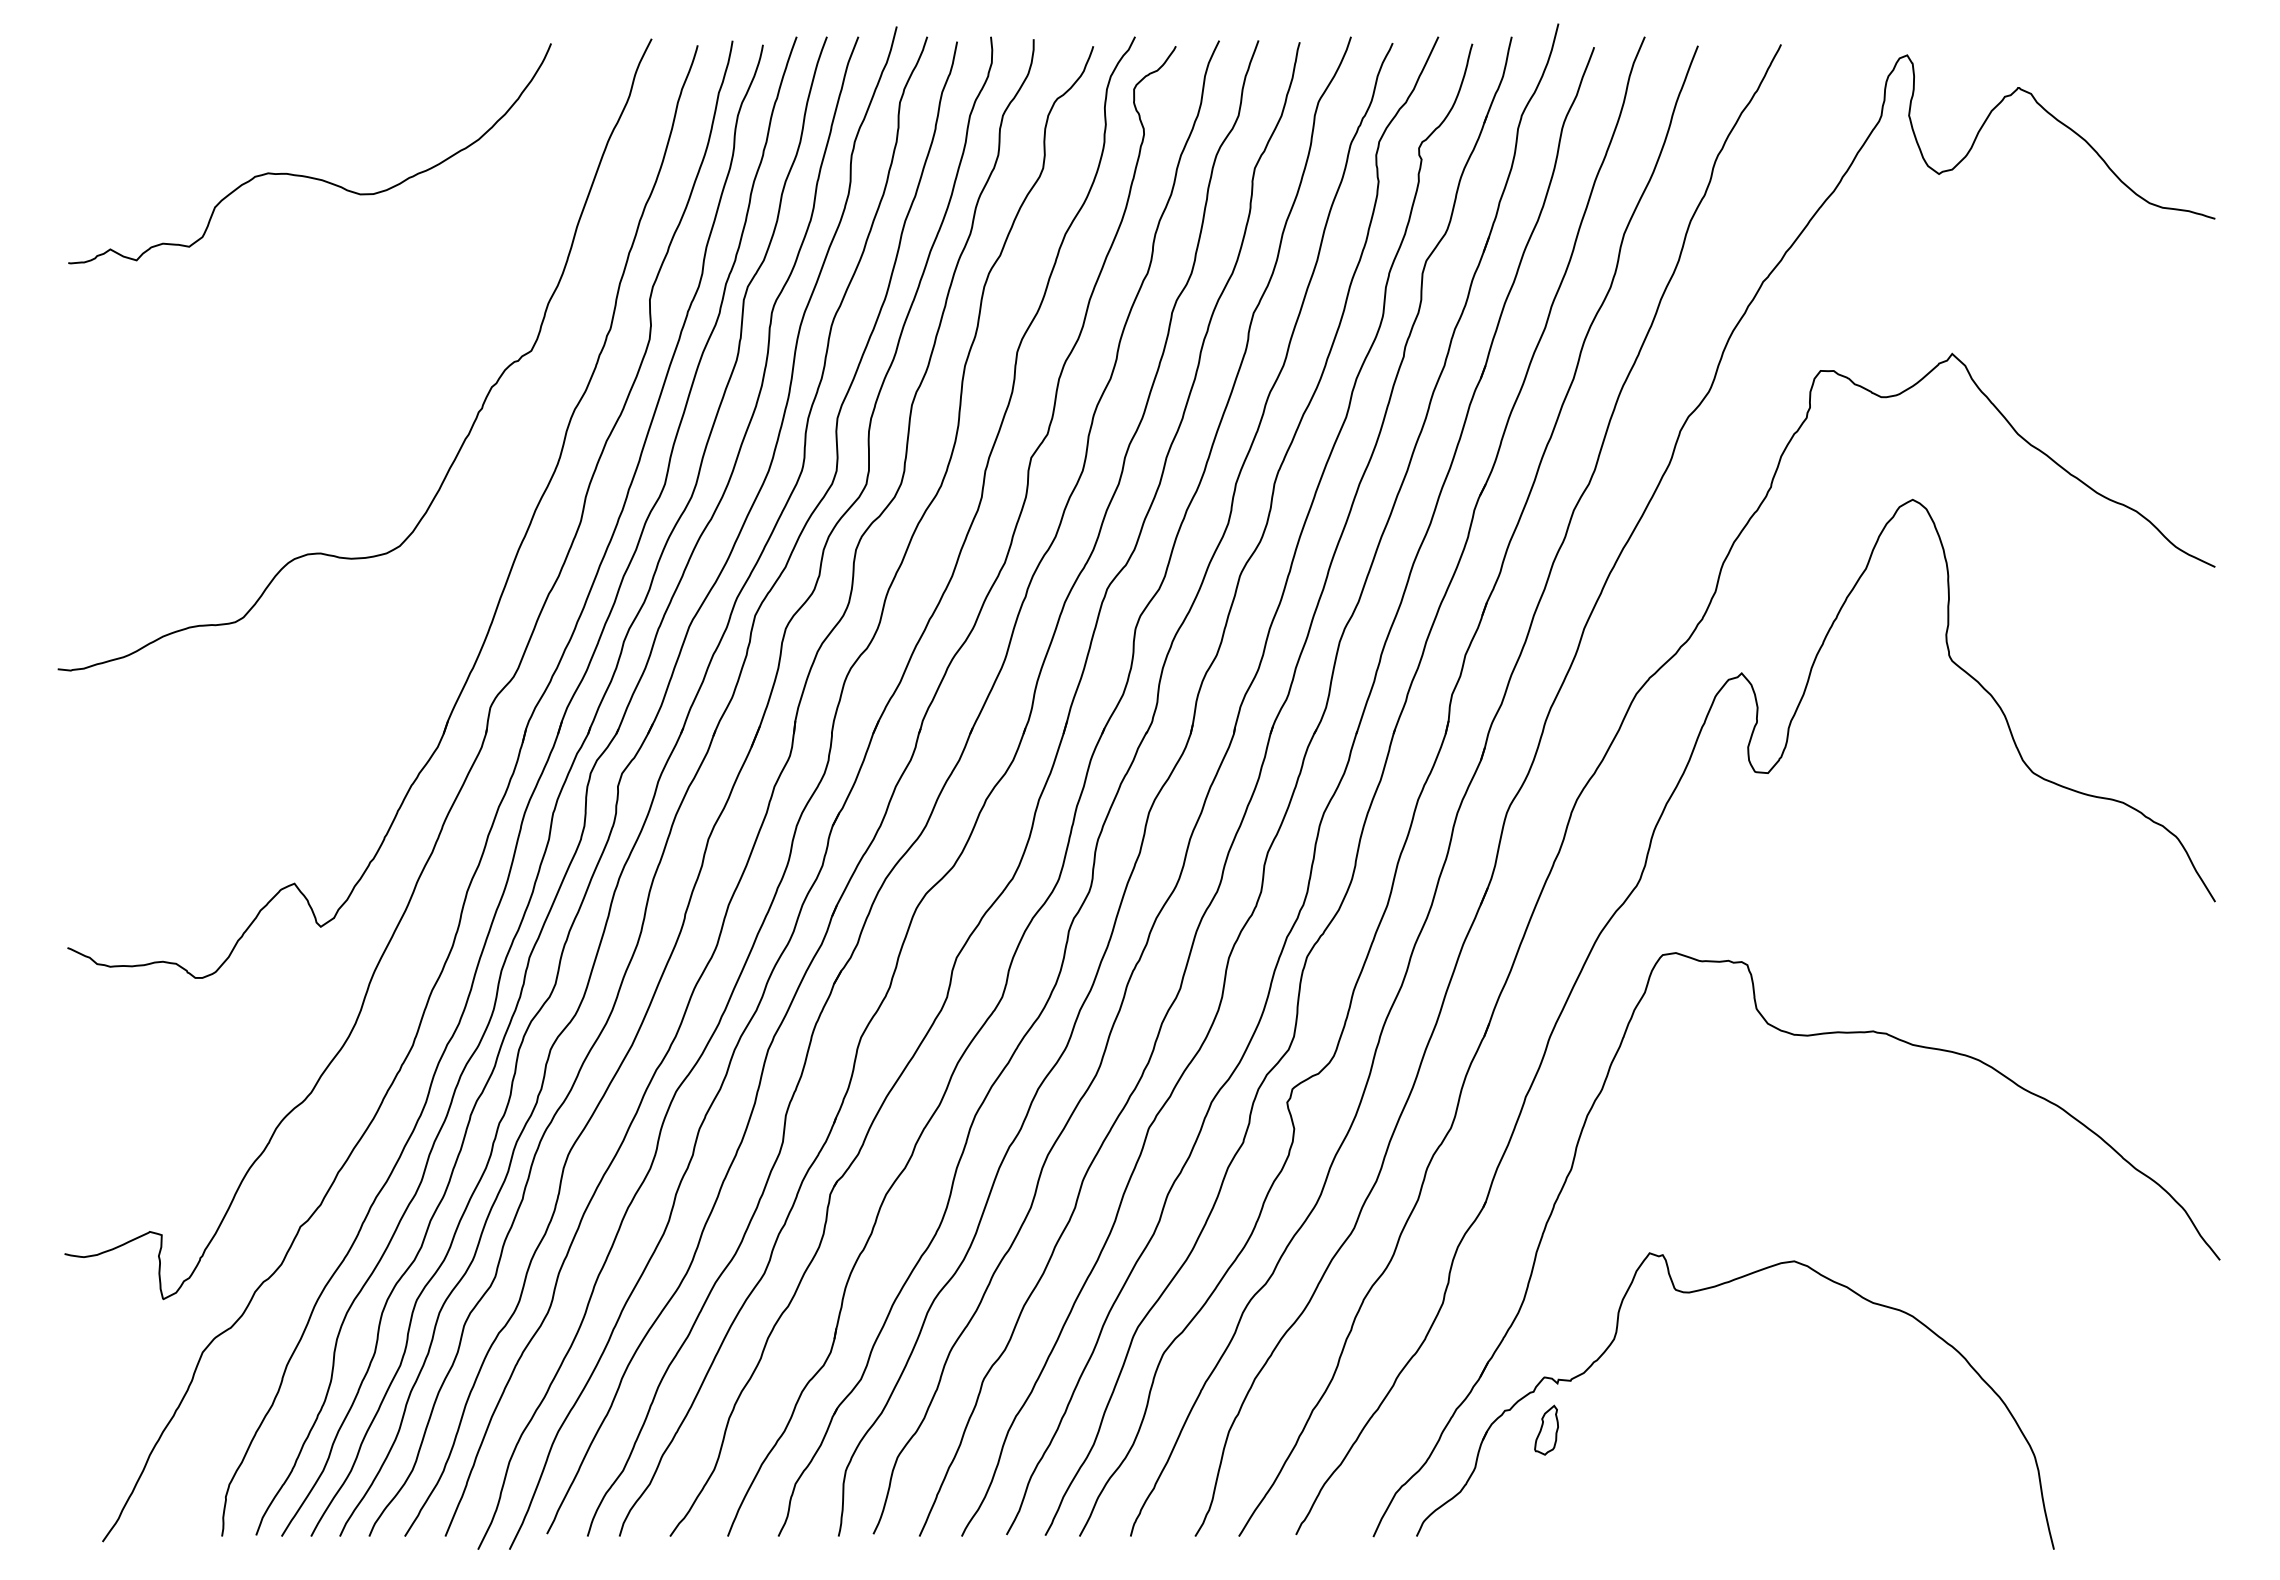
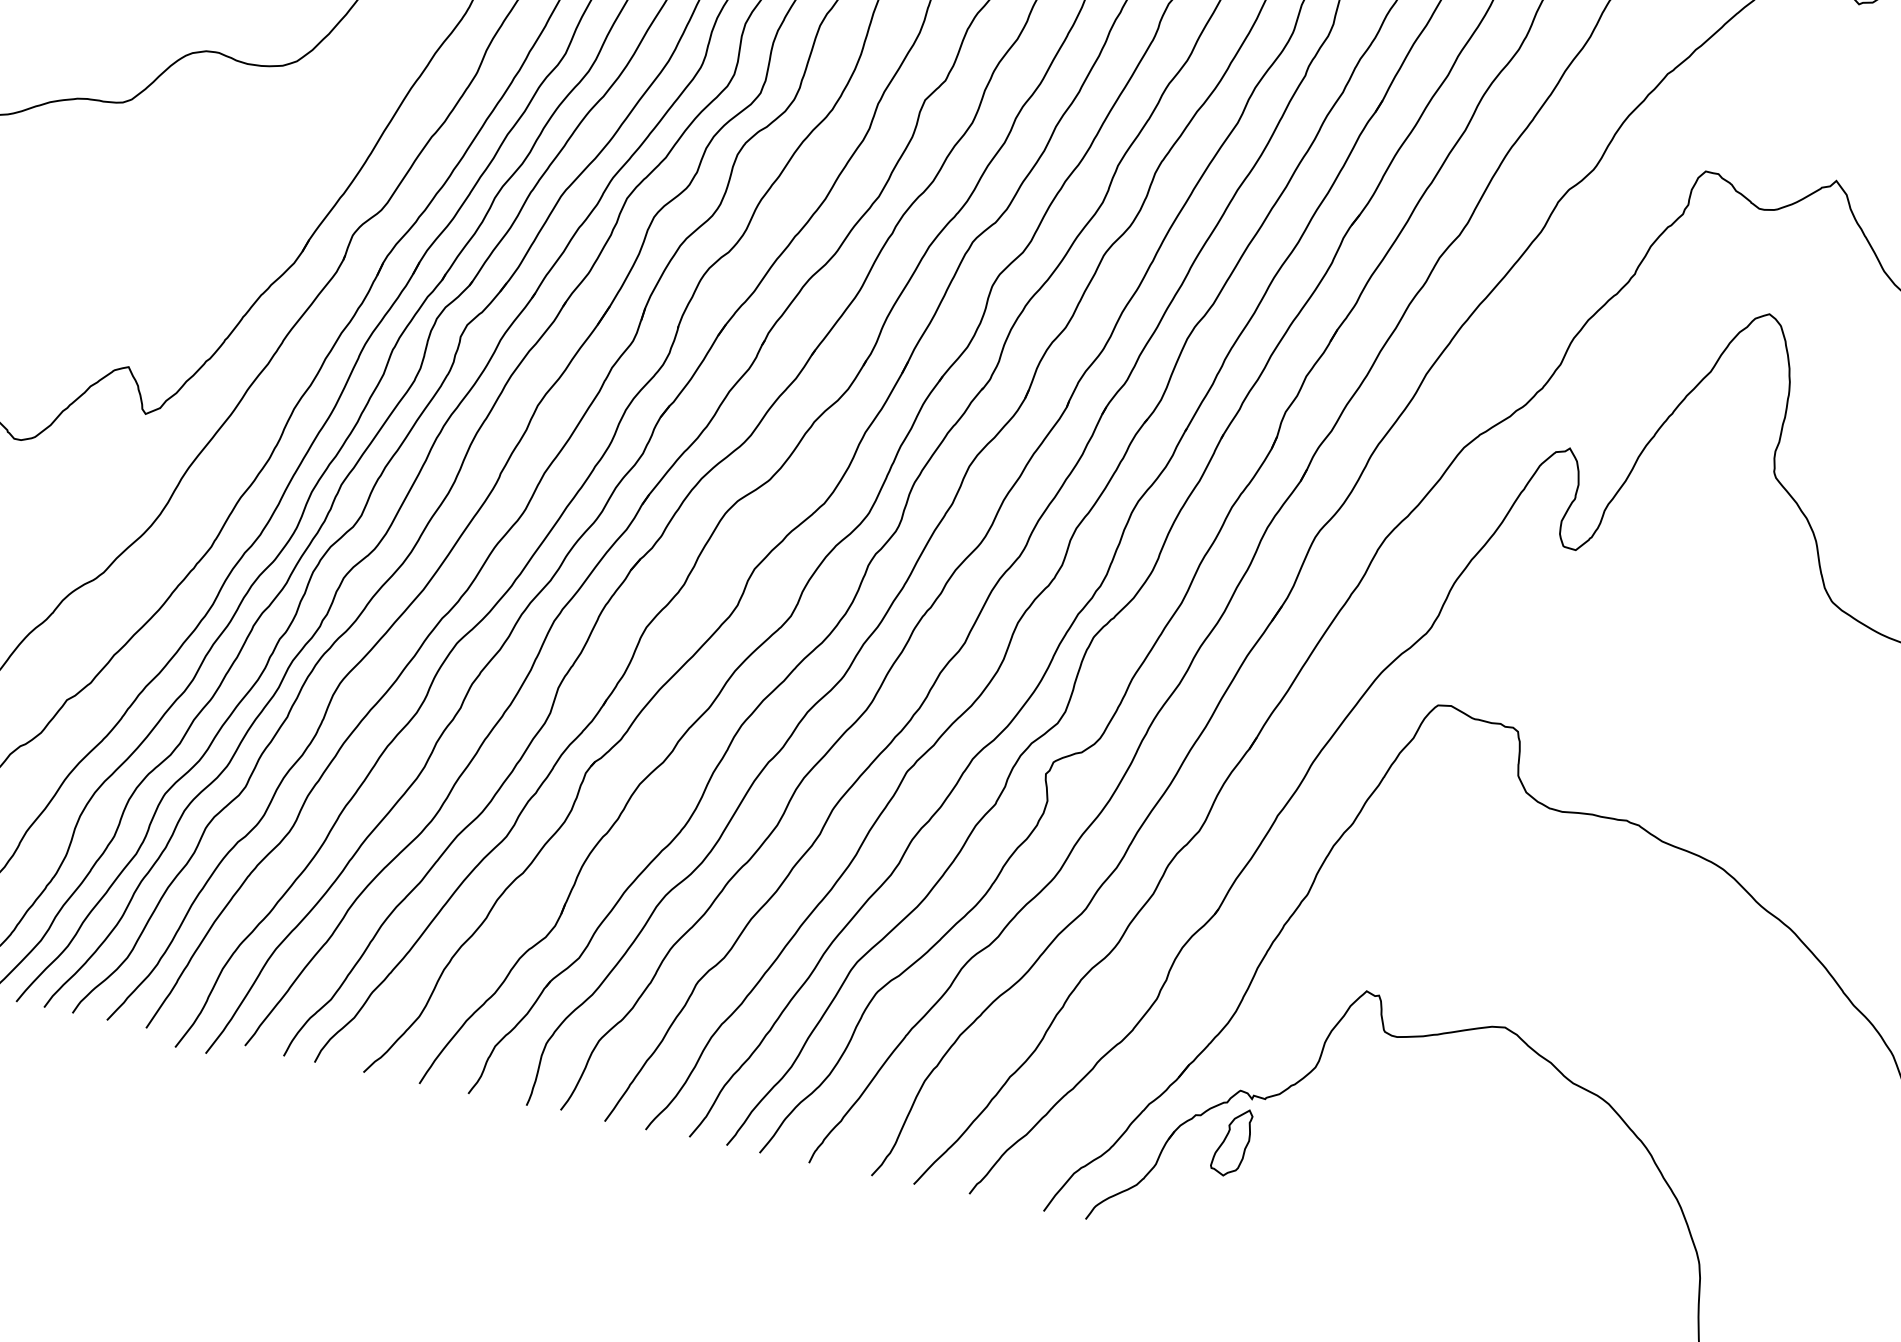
part: (1546, 1430) -> (1232, 1142), size x1.43

